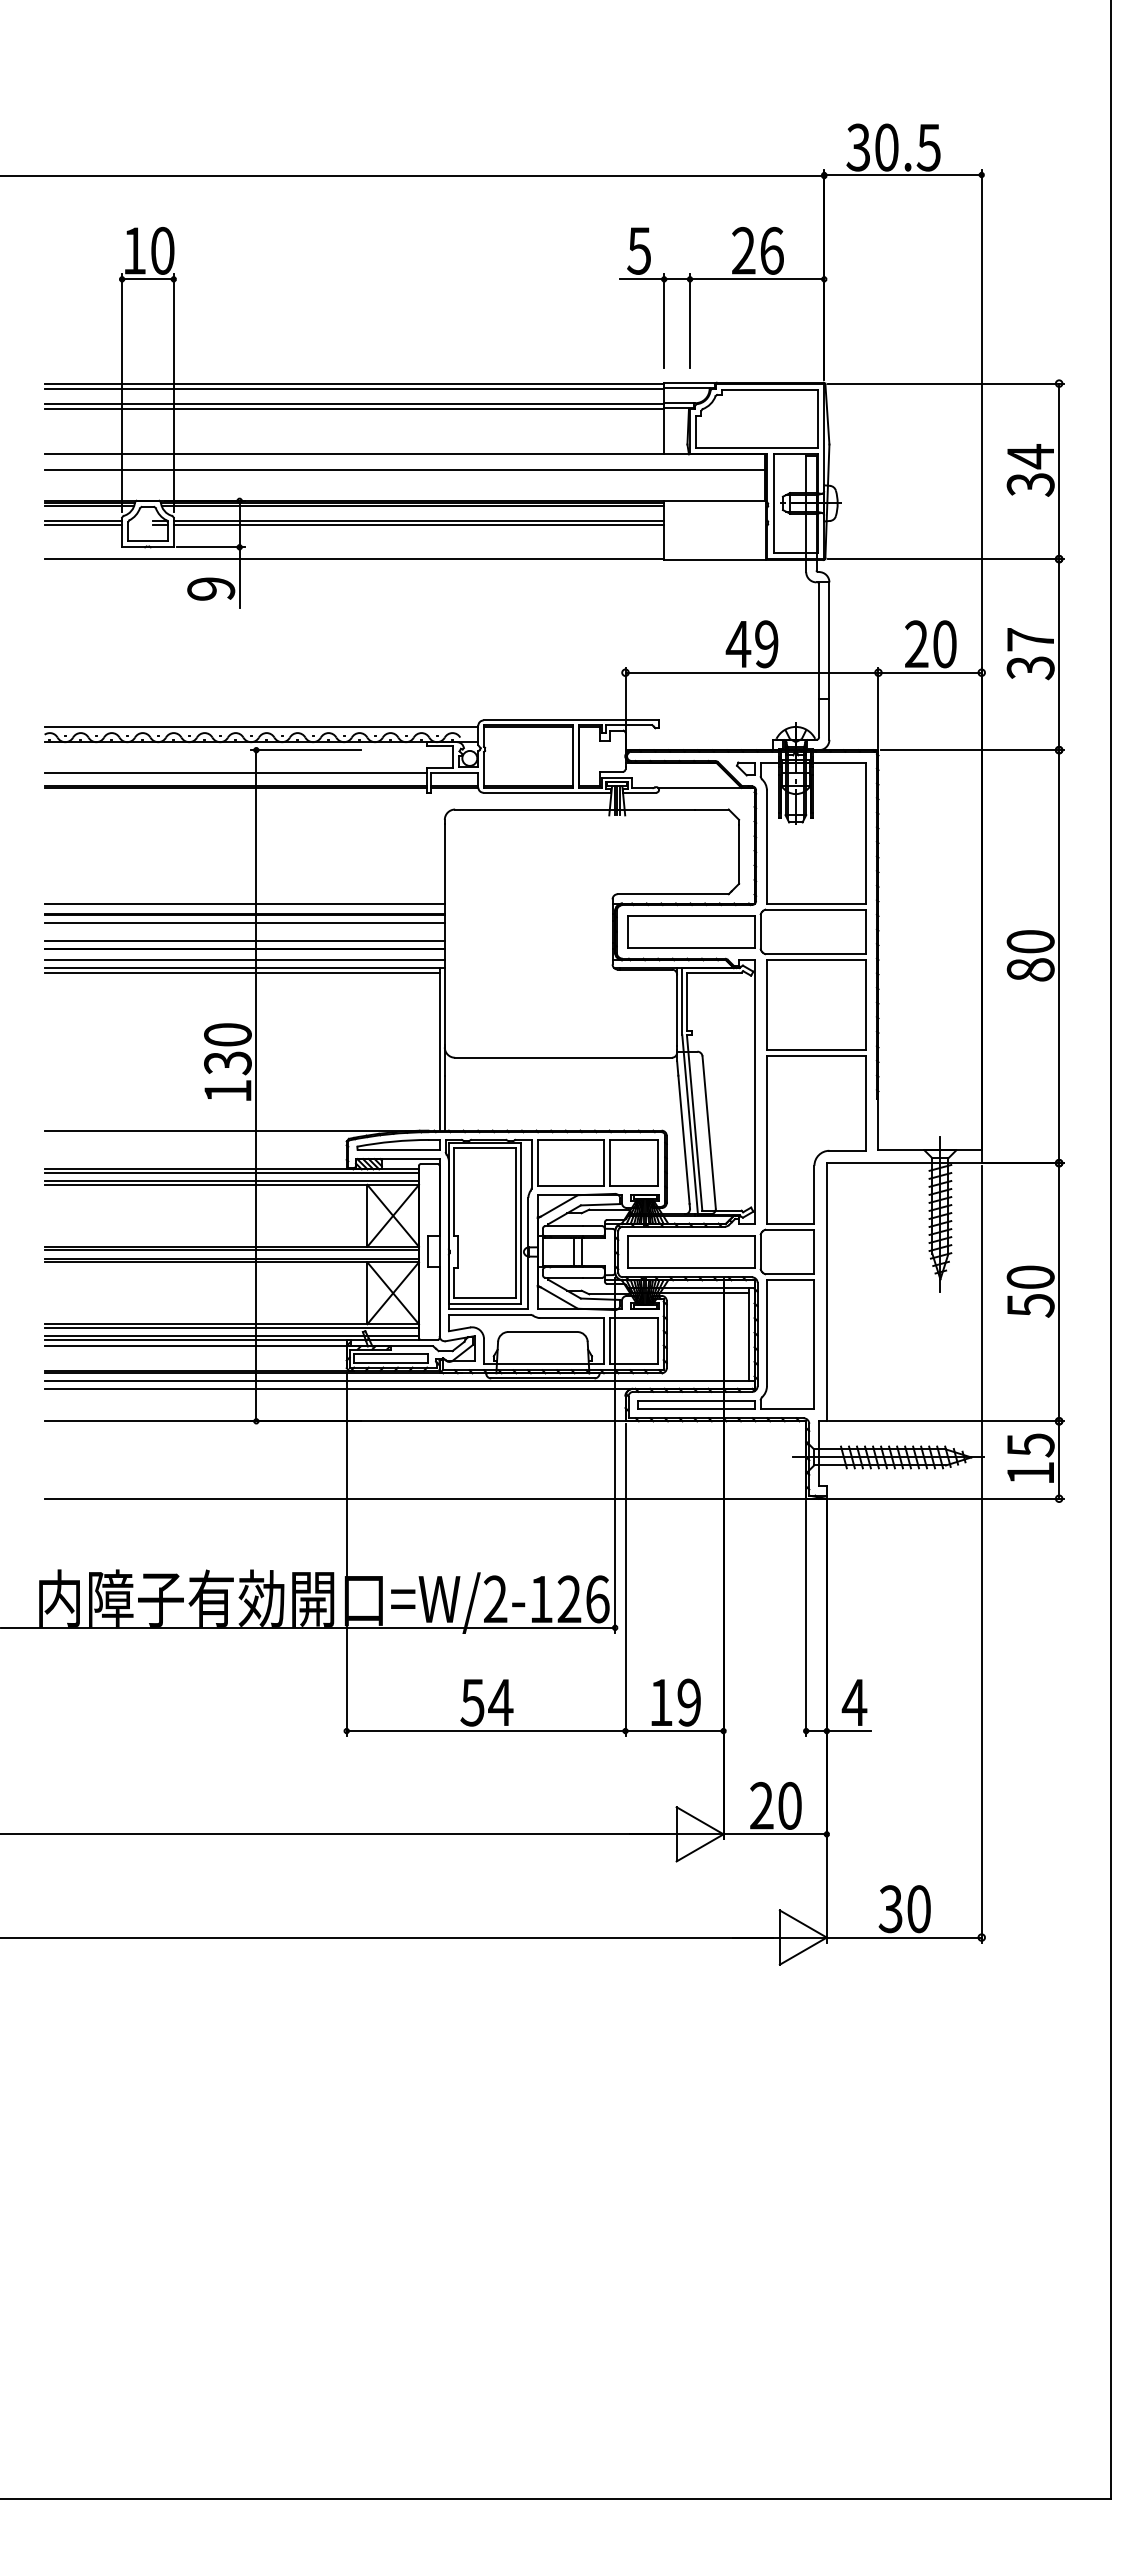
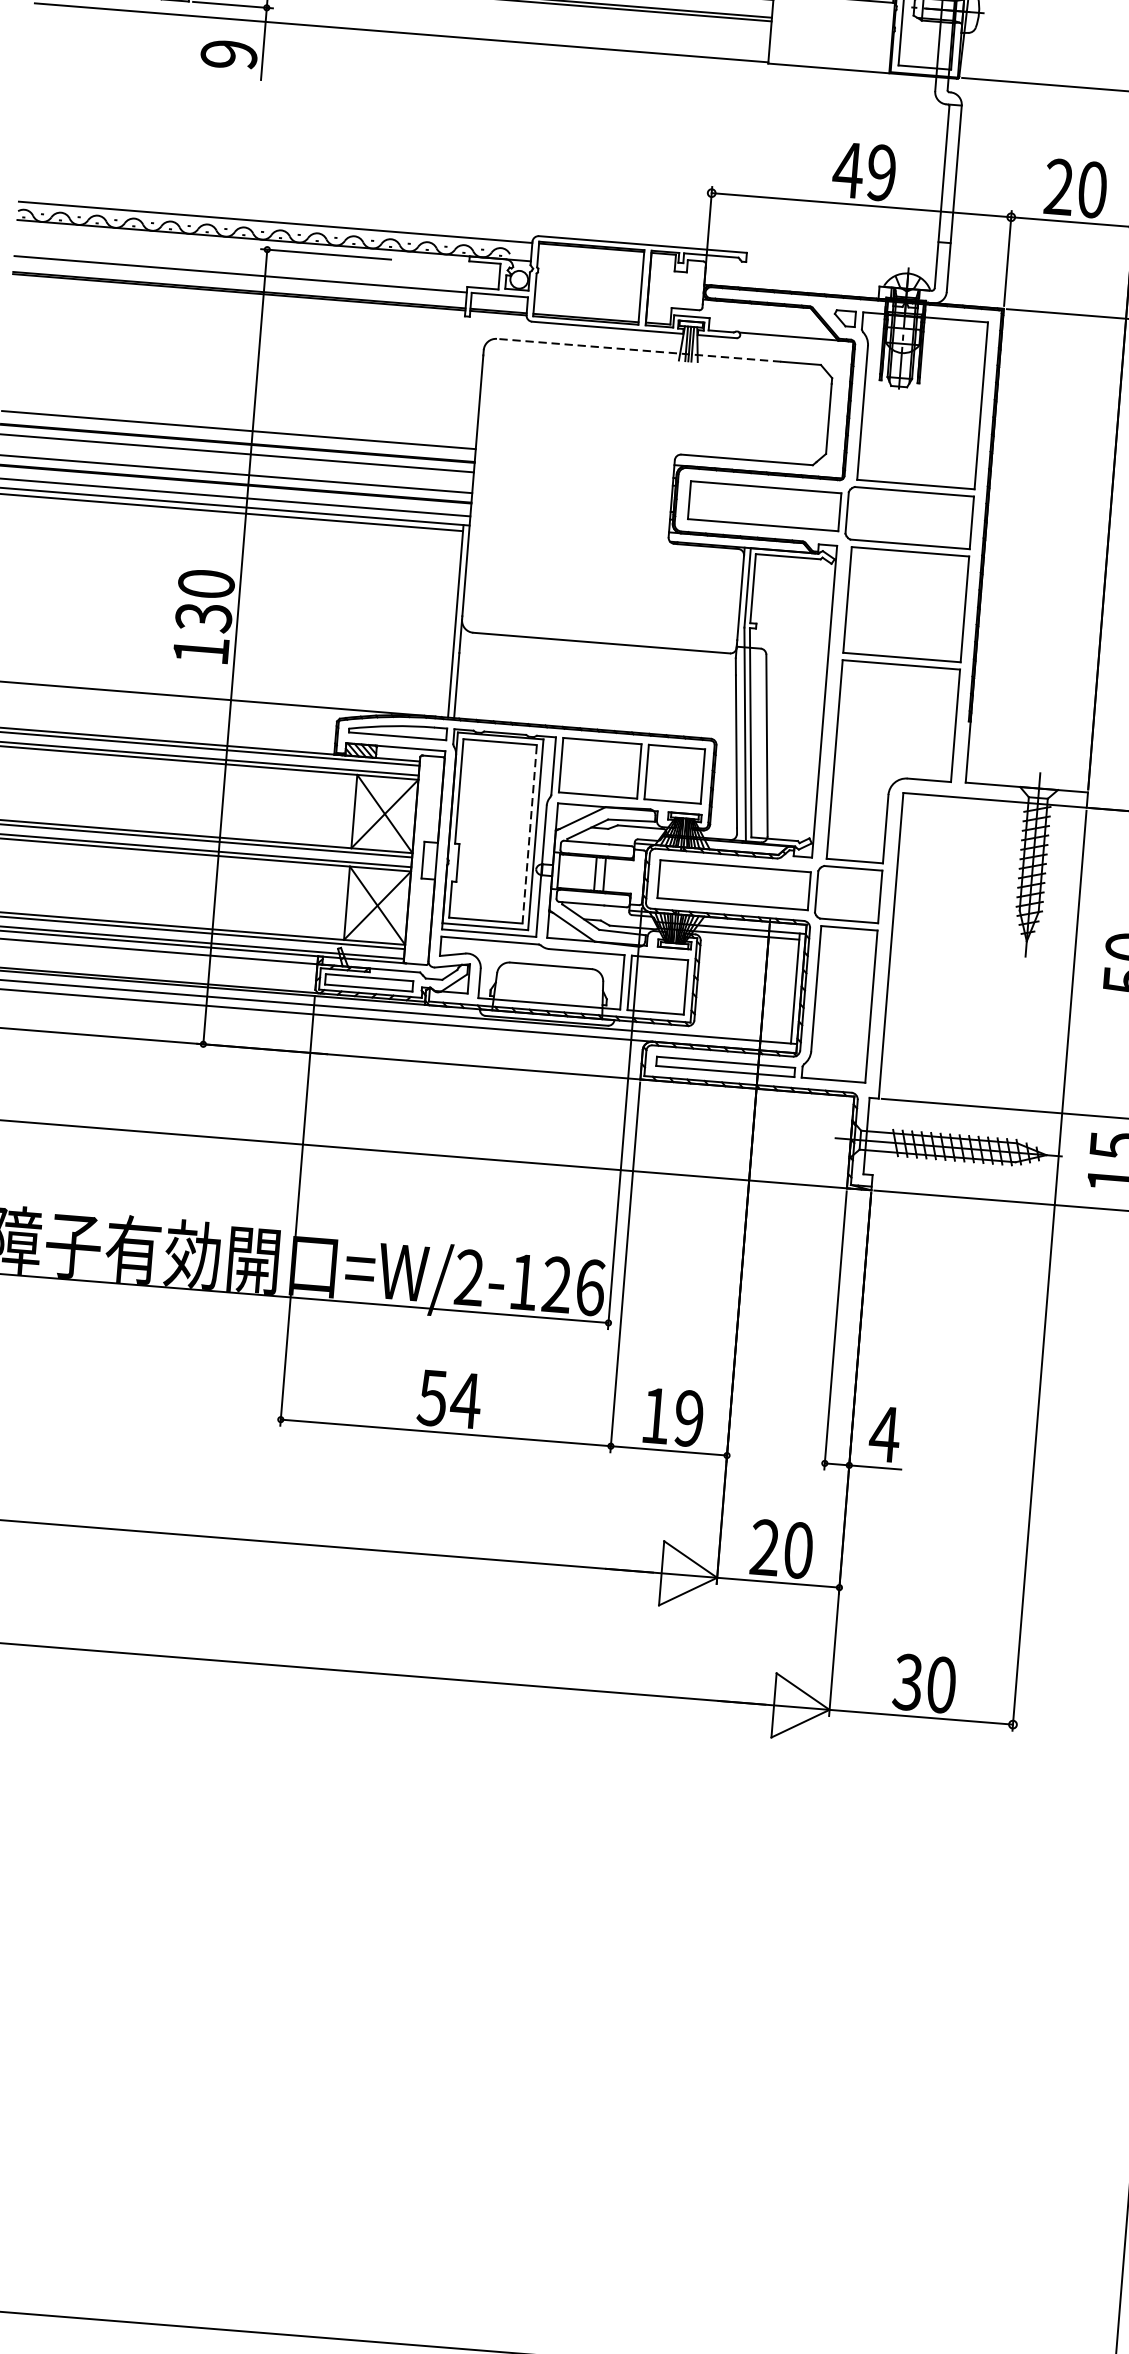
line: (574, 809) -> (638, 350), solid -> dashed
line: (516, 1222) -> (530, 833), solid -> dashed

